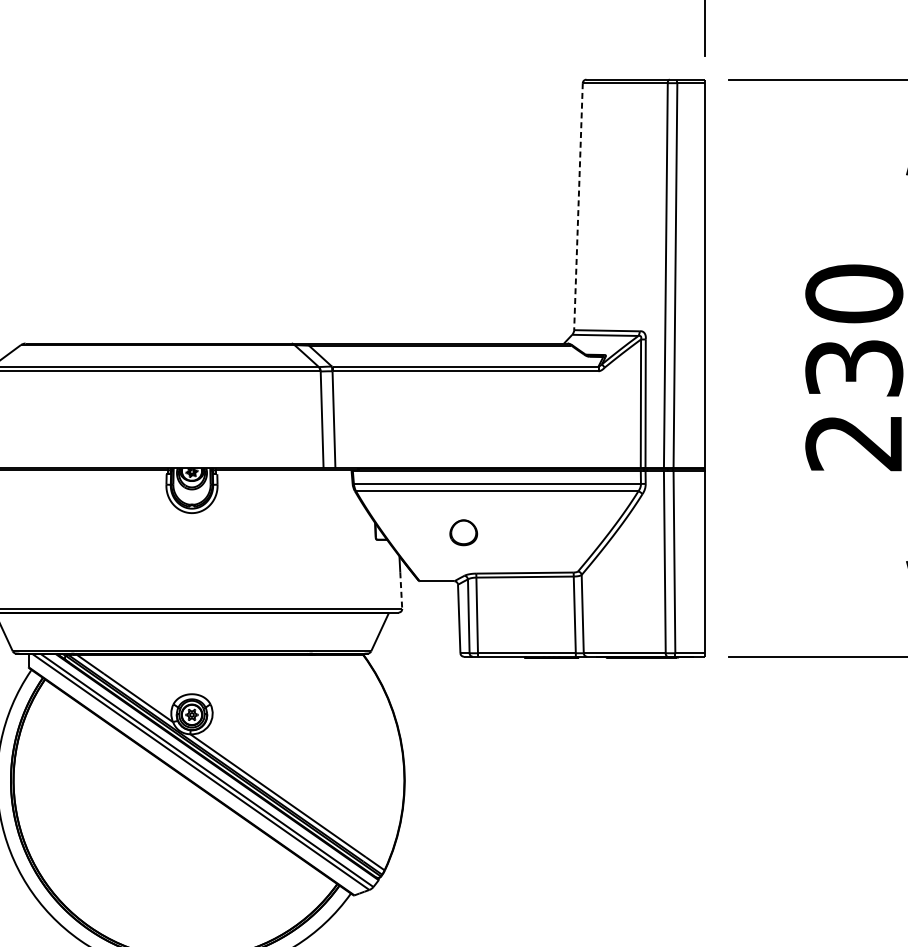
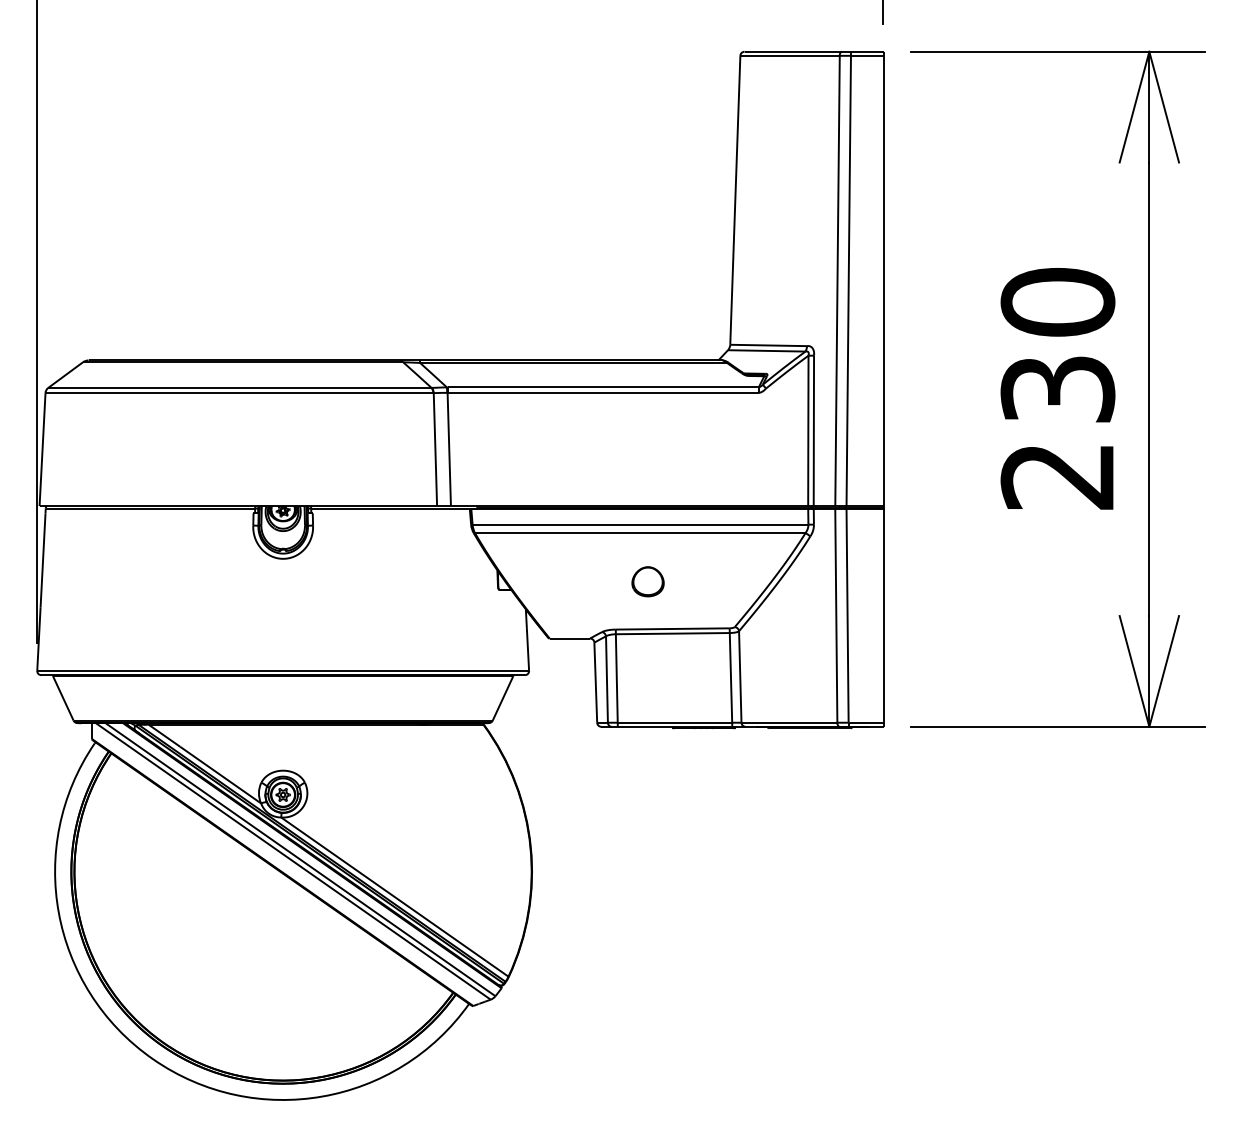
line: (578, 206) -> (735, 200), dashed -> solid
part: (463, 532) -> (647, 581), moved
line: (400, 590) -> (527, 649), dashed -> solid

